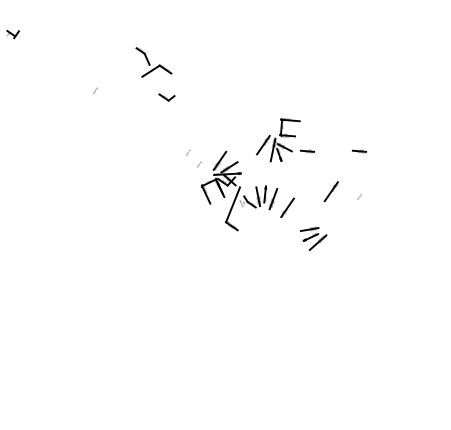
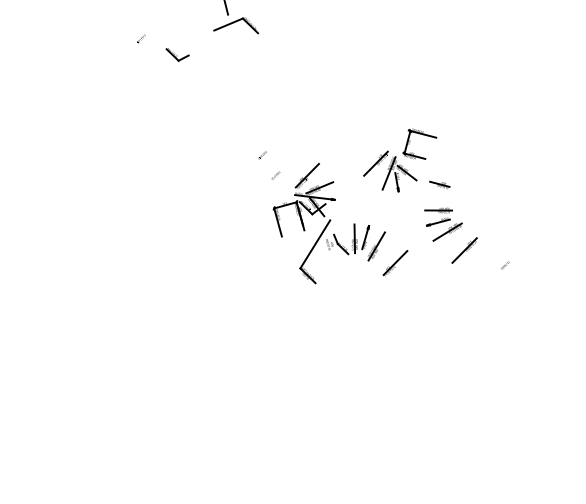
part: (166, 97) -> (176, 55), moved
part: (359, 151) -> (516, 198), removed
part: (313, 238) -> (441, 224), moved

